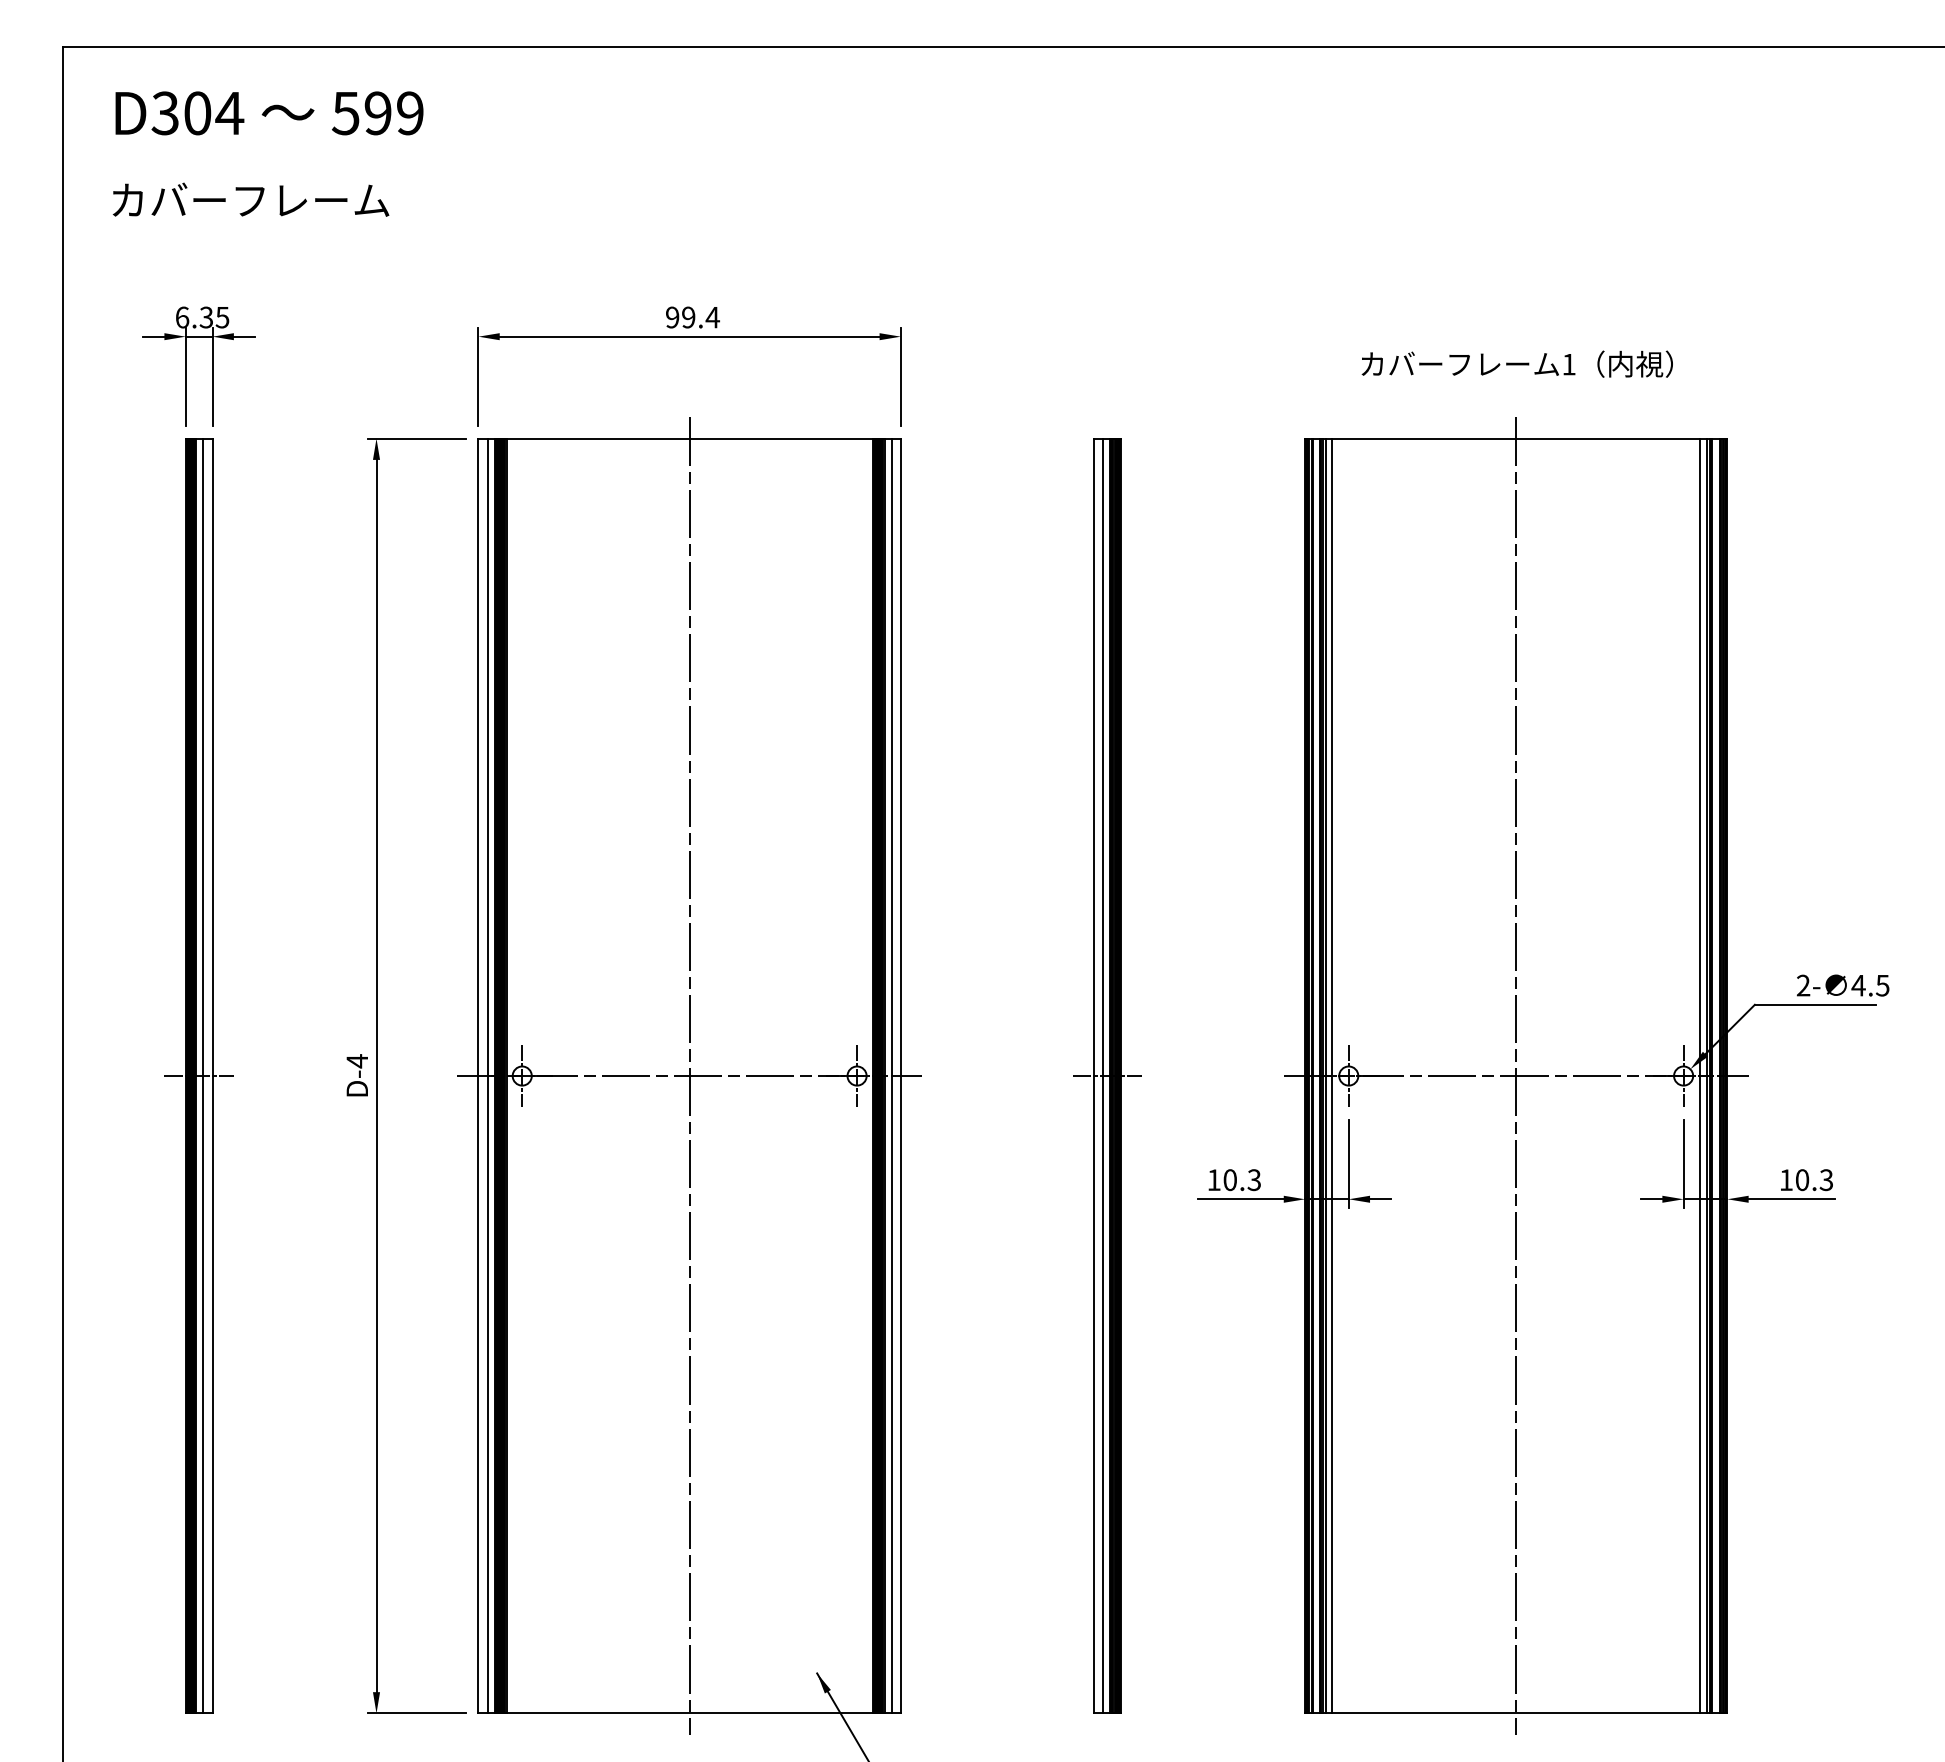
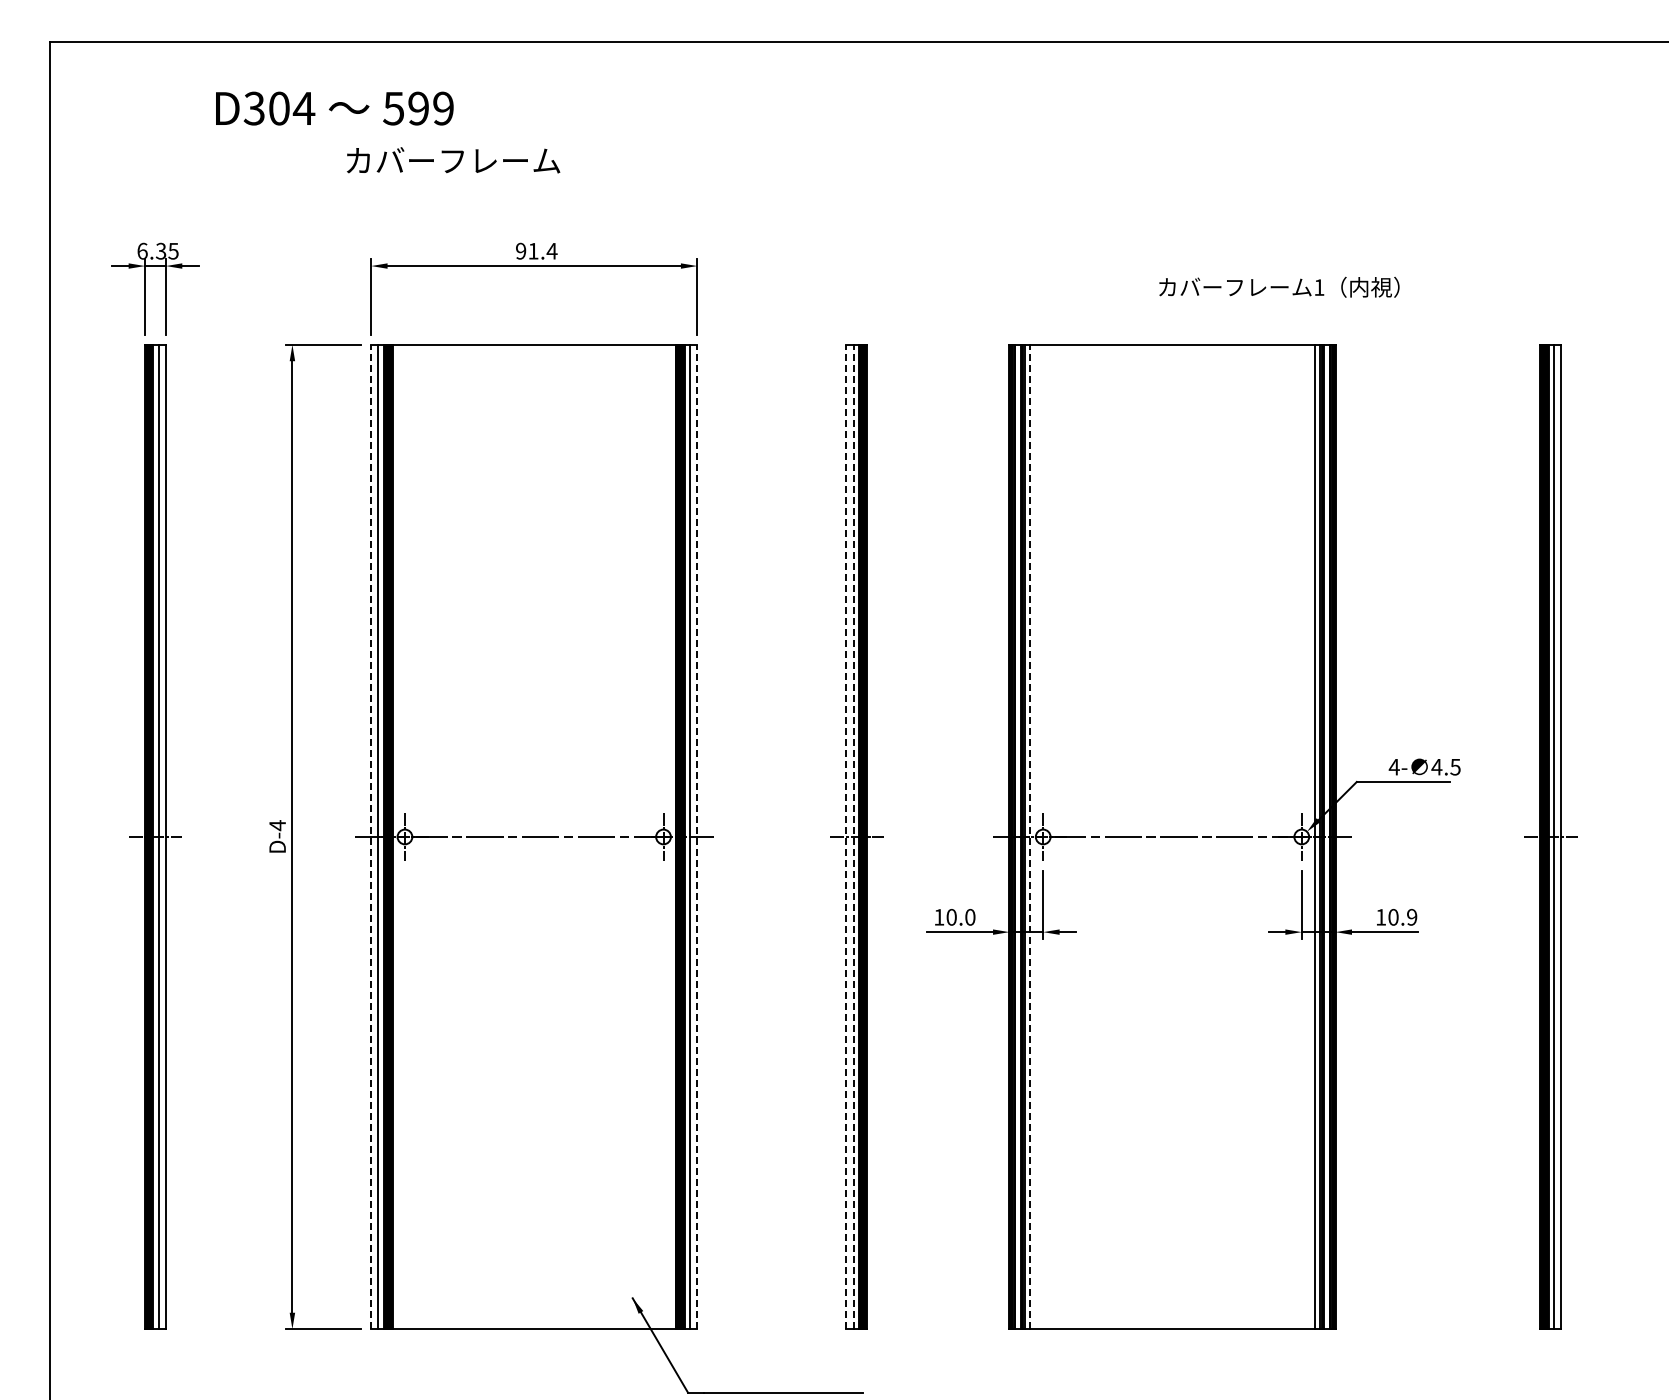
text: (269, 113) -> (334, 108), moved
text: (250, 199) -> (453, 160), moved
text: (688, 316) -> (533, 250), 99.4 -> 91.4
text: (1517, 363) -> (1279, 286), moved
text: (1802, 984) -> (1393, 766), 2- -> 4-
line: (478, 1075) -> (371, 836), solid -> dashed
line: (689, 1075) -> (534, 836), removed
line: (901, 1075) -> (697, 836), solid -> dashed
line: (1094, 1075) -> (846, 836), solid -> dashed
line: (1103, 1075) -> (853, 836), solid -> dashed
line: (1332, 1075) -> (1030, 836), solid -> dashed
line: (1516, 1075) -> (1172, 836), removed
text: (1254, 1180) -> (970, 917), 10.3 -> 10.0
text: (1825, 1180) -> (1411, 917), 10.3 -> 10.9

